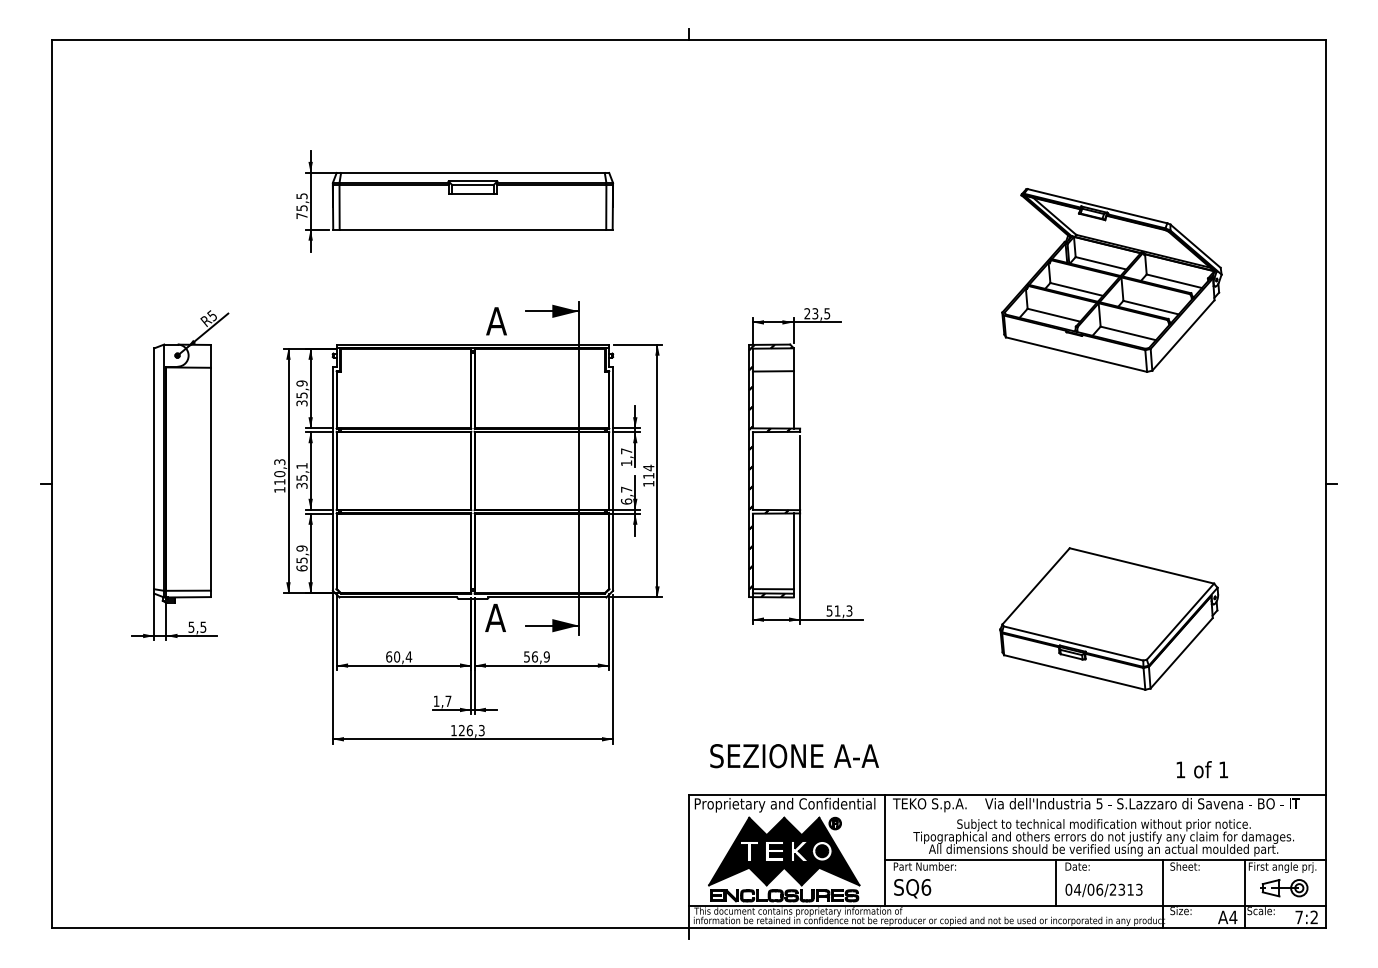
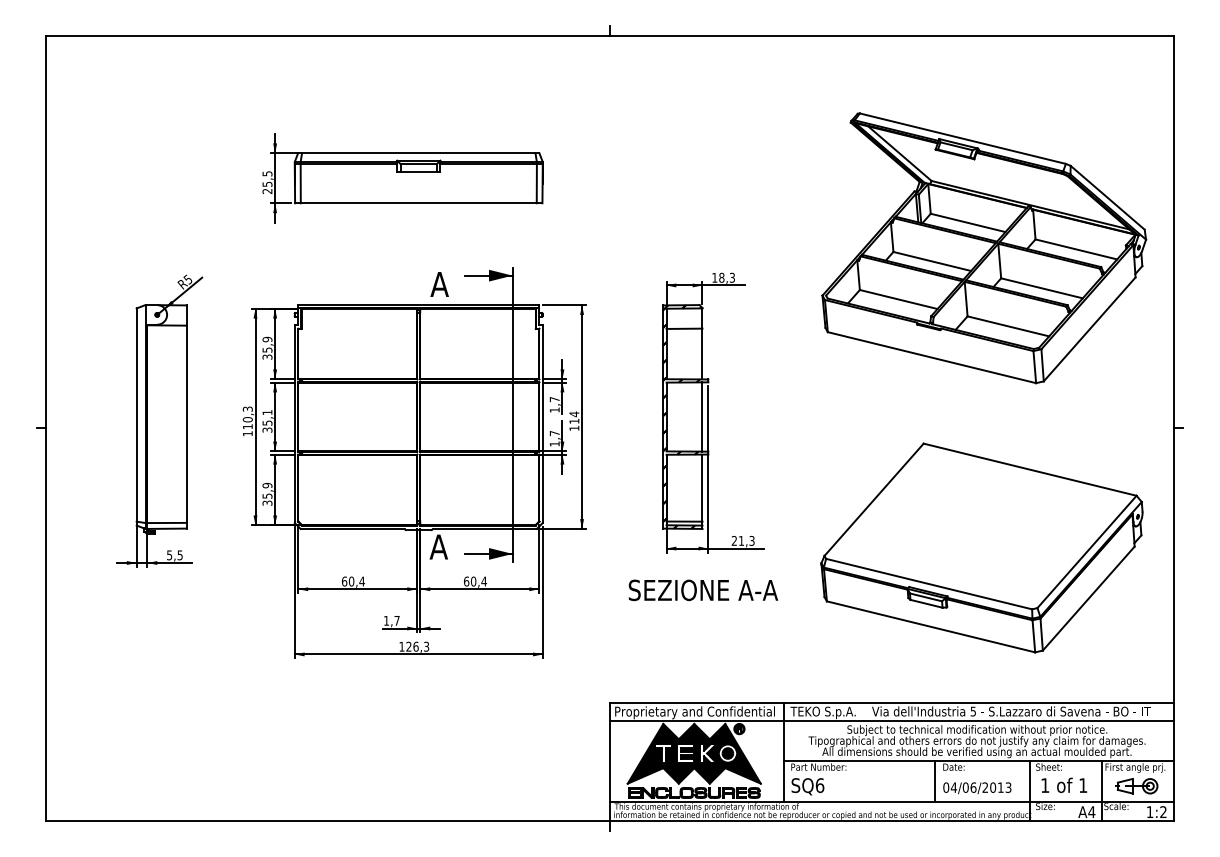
text: (302, 216) -> (267, 191), 75,5 -> 25,5
part: (1112, 280) -> (984, 248), size x1.67
text: (817, 313) -> (723, 277), 23,5 -> 18,3
line: (793, 470) -> (702, 416), added
text: (626, 500) -> (554, 443), 6,7 -> 1,7
text: (302, 567) -> (267, 502), 65,9 -> 35,9
text: (828, 610) -> (733, 540), 51,3 -> 21,3
part: (1108, 618) -> (981, 547), size x1.67
text: (537, 656) -> (475, 581), 56,9 -> 60,4
text: (794, 756) -> (703, 590), moved
text: (1202, 768) -> (1064, 784), moved
line: (1007, 815) -> (891, 721), added
text: (1122, 889) -> (993, 787), 04/06/2313 -> 04/06/2013
text: (1299, 916) -> (1150, 811), 7:2 -> 1:2

